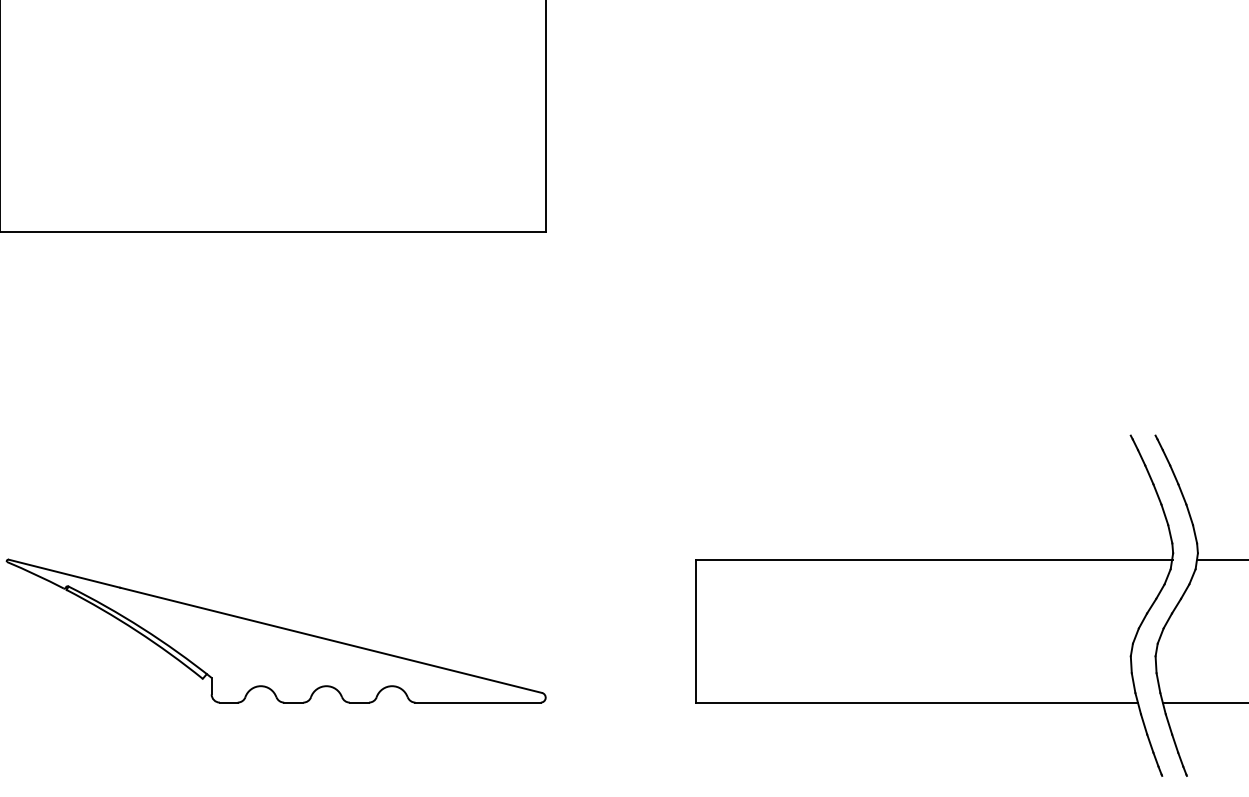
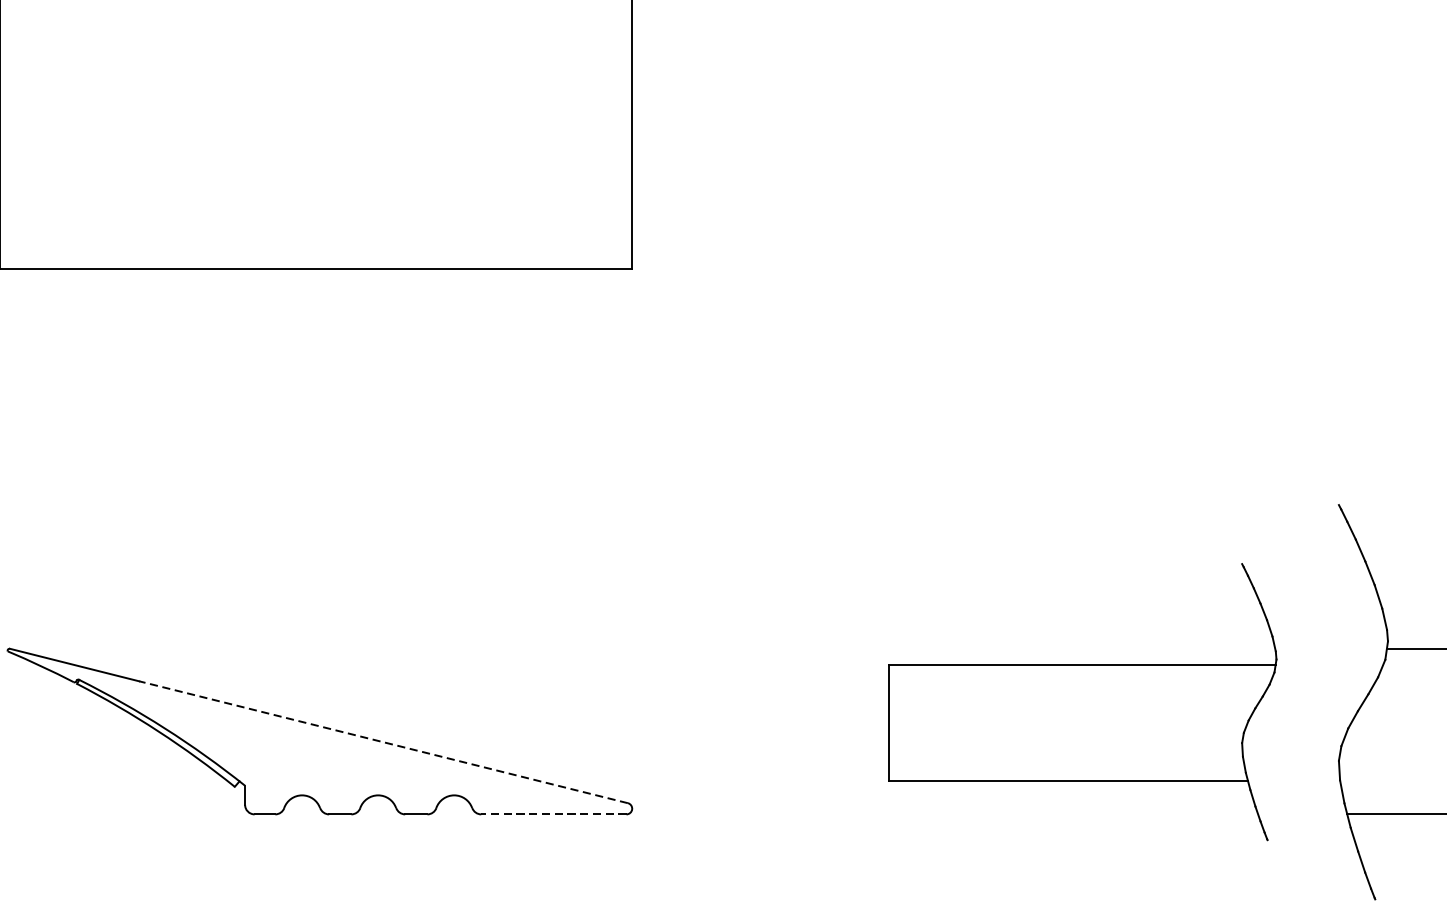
part: (934, 605) -> (1082, 701), size x0.7
line: (330, 640) -> (382, 742), solid -> dashed
line: (478, 702) -> (554, 814), solid -> dashed

